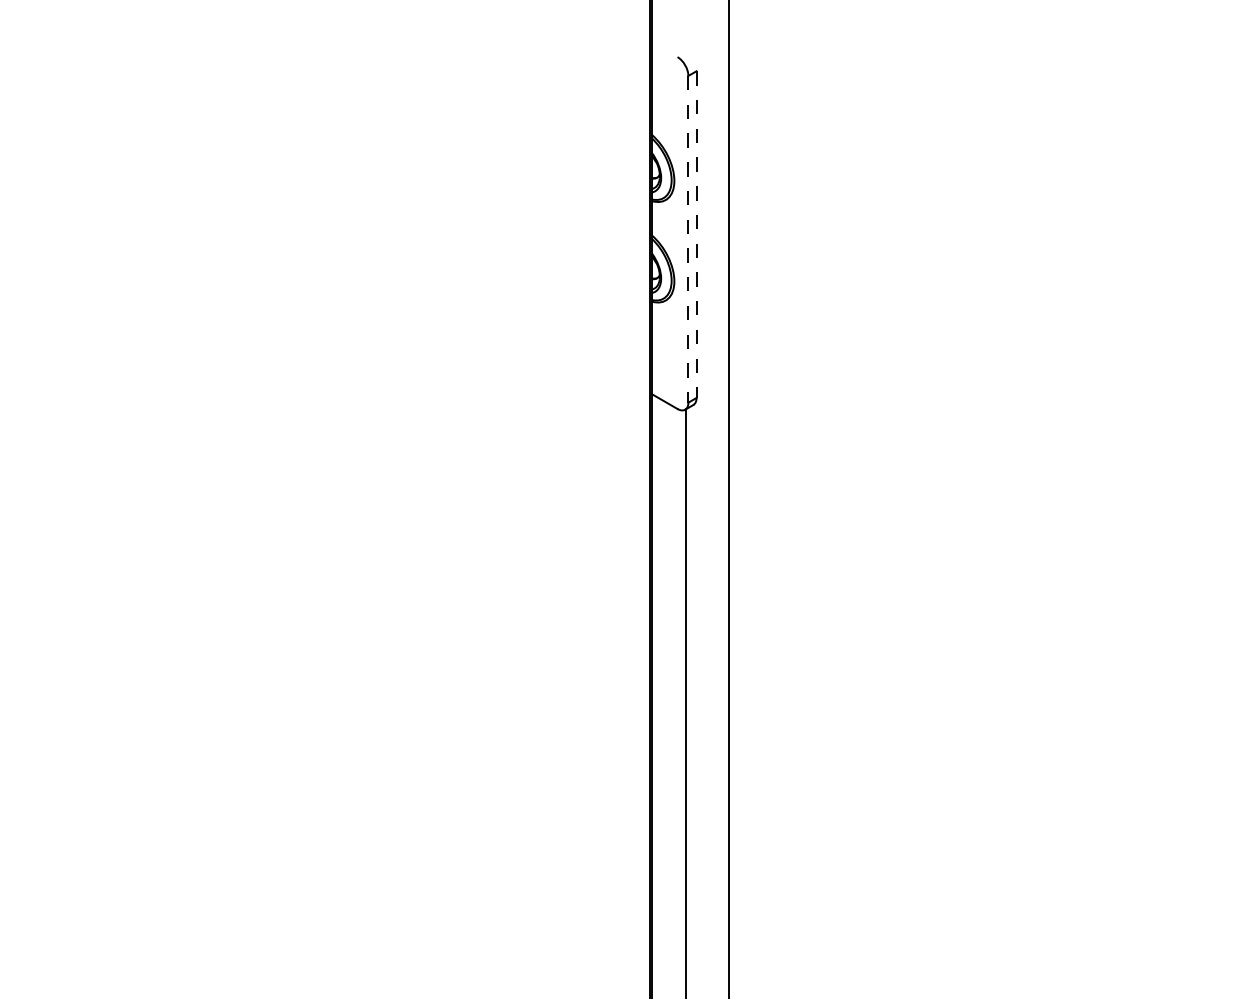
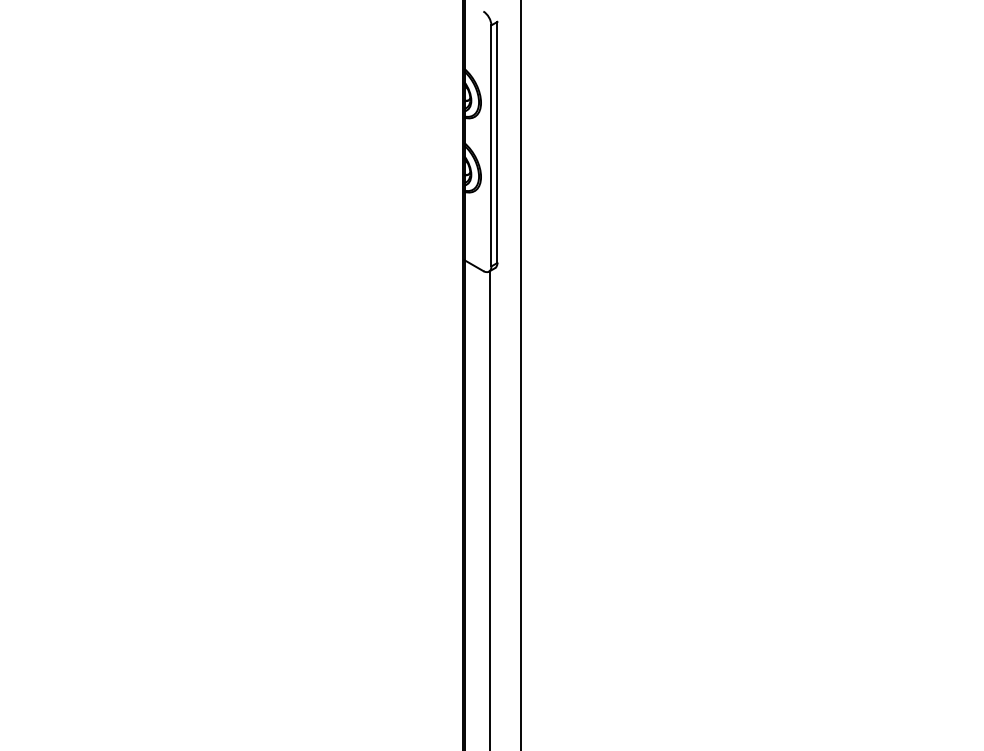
line: (696, 234) -> (497, 142), dashed -> solid
line: (688, 238) -> (491, 145), dashed -> solid

